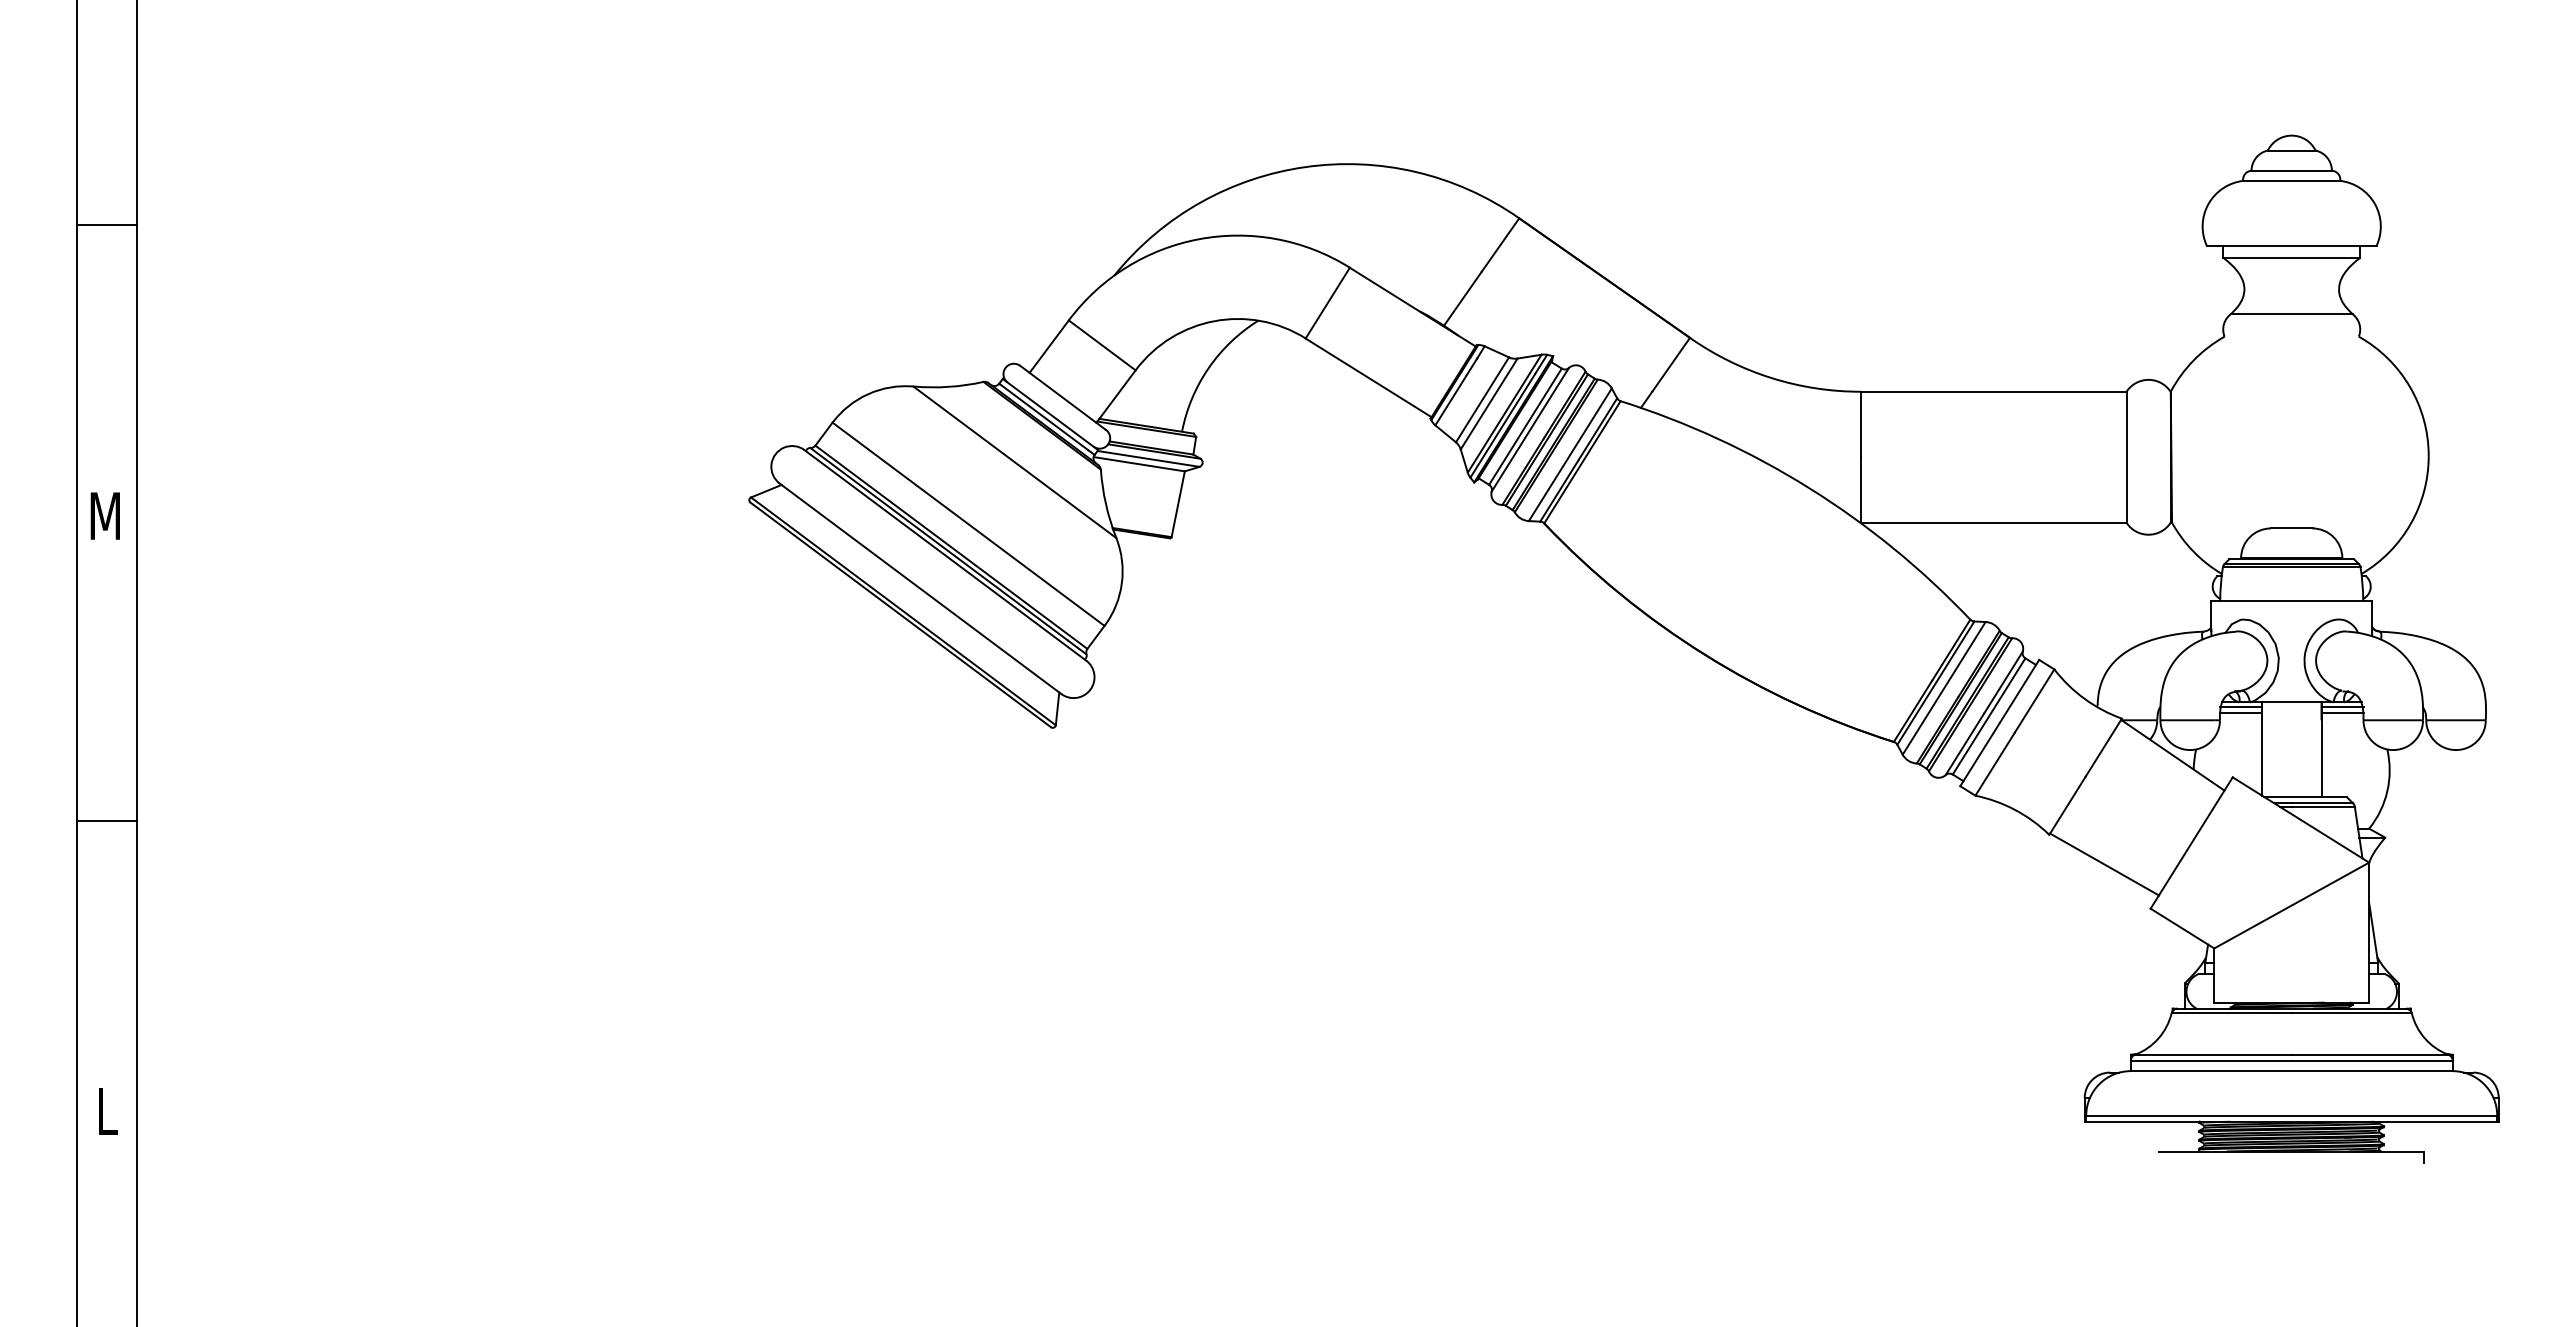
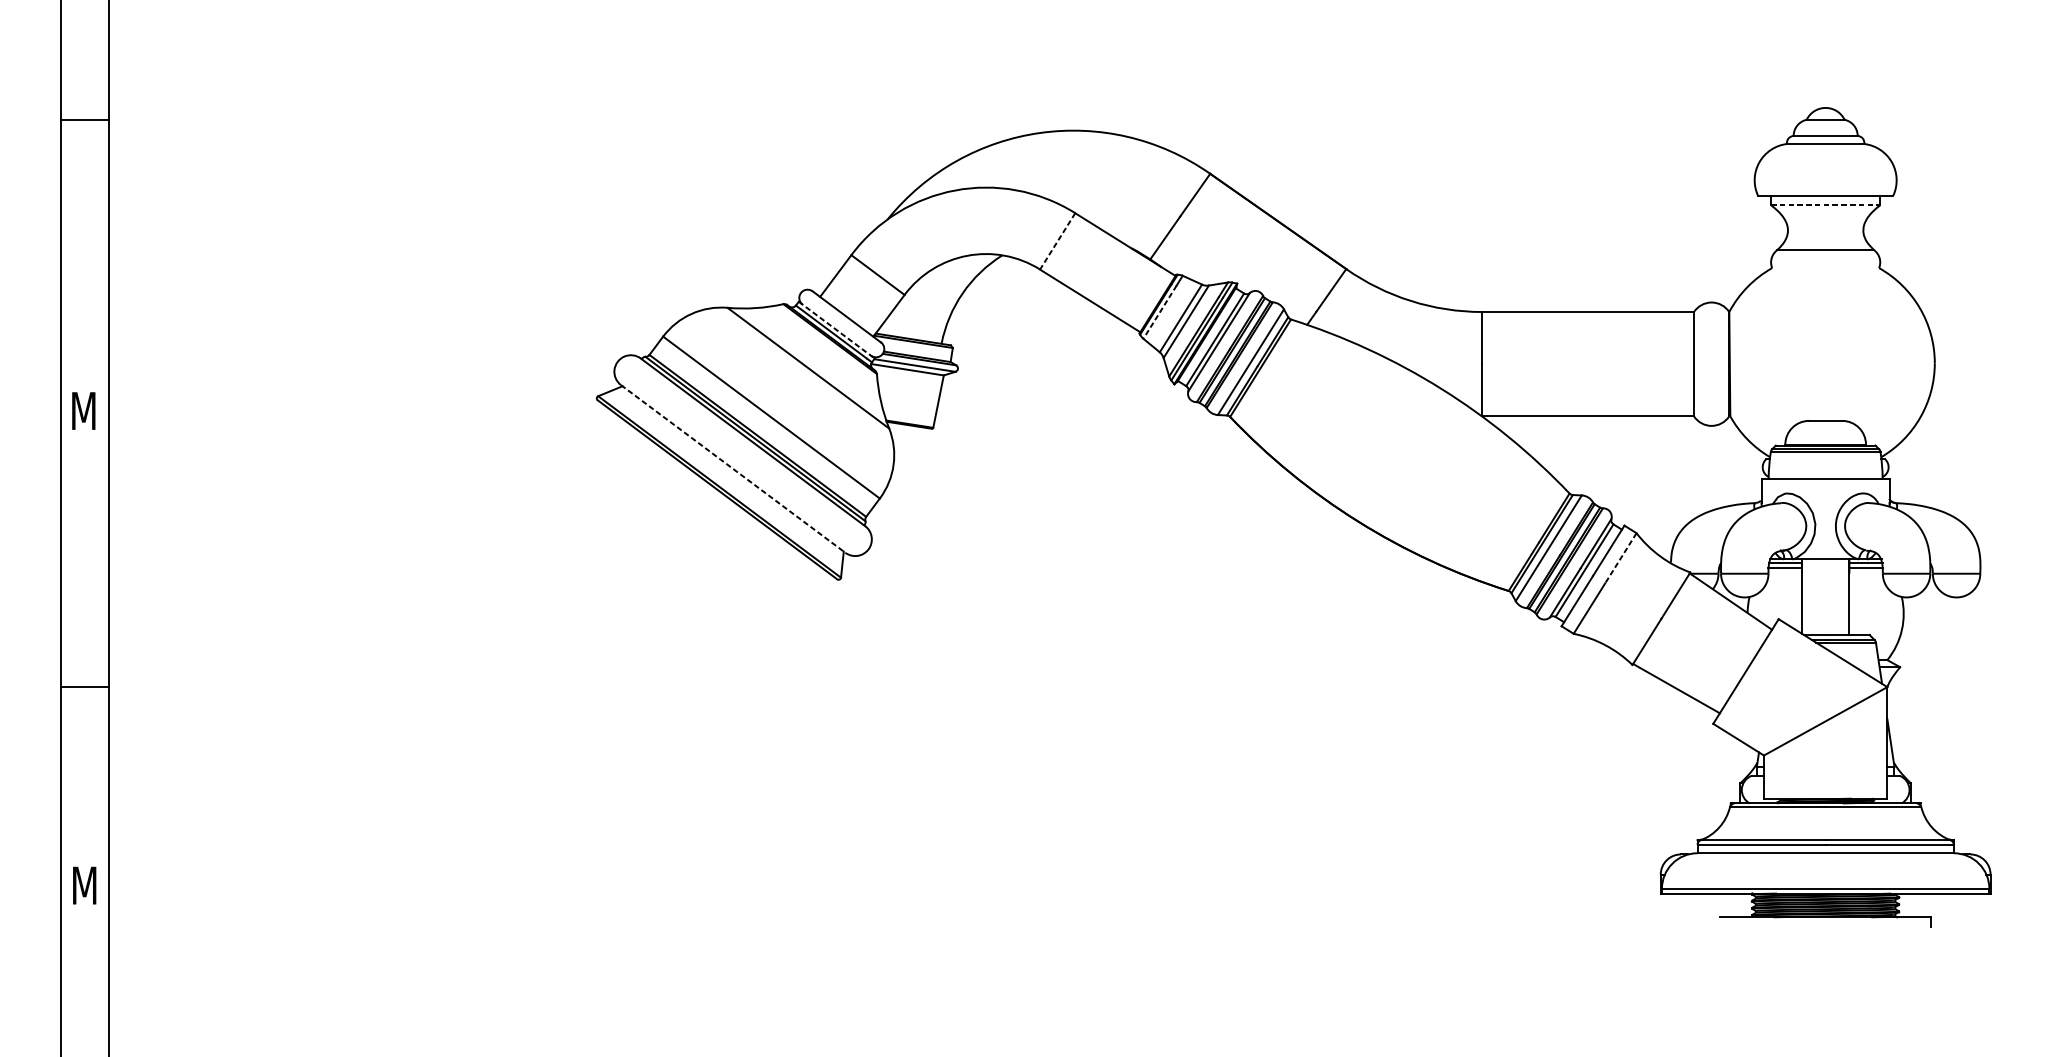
line: (106, 225) -> (84, 120), moved
line: (2291, 257) -> (1825, 205), solid -> dashed
line: (1327, 303) -> (1057, 241), solid -> dashed
line: (1455, 392) -> (1159, 312), solid -> dashed
line: (1050, 414) -> (836, 330), solid -> dashed
line: (920, 588) -> (733, 468), solid -> dashed
line: (2034, 701) -> (1620, 558), solid -> dashed
line: (106, 820) -> (84, 687), moved
text: (105, 1111) -> (83, 885), L -> M

